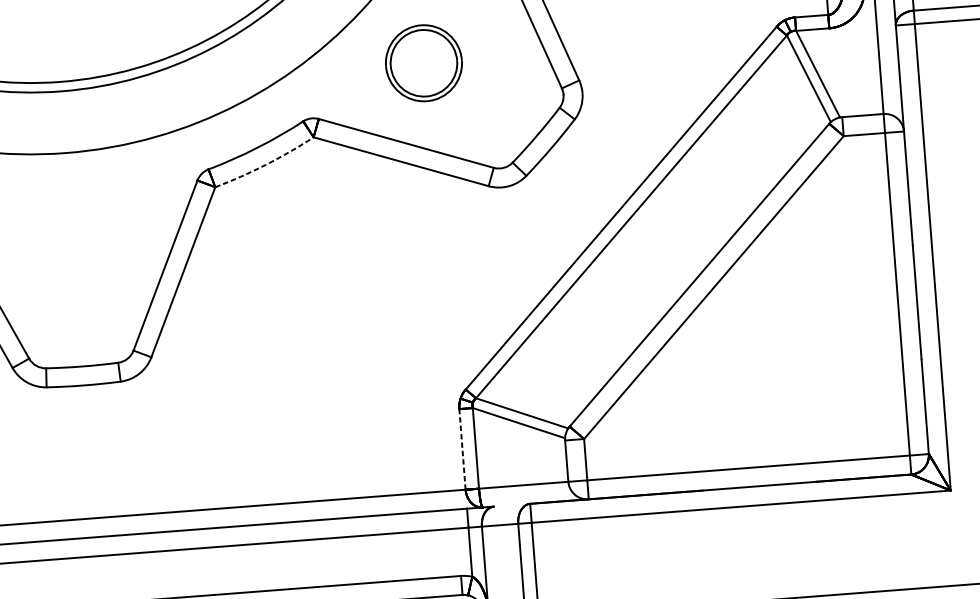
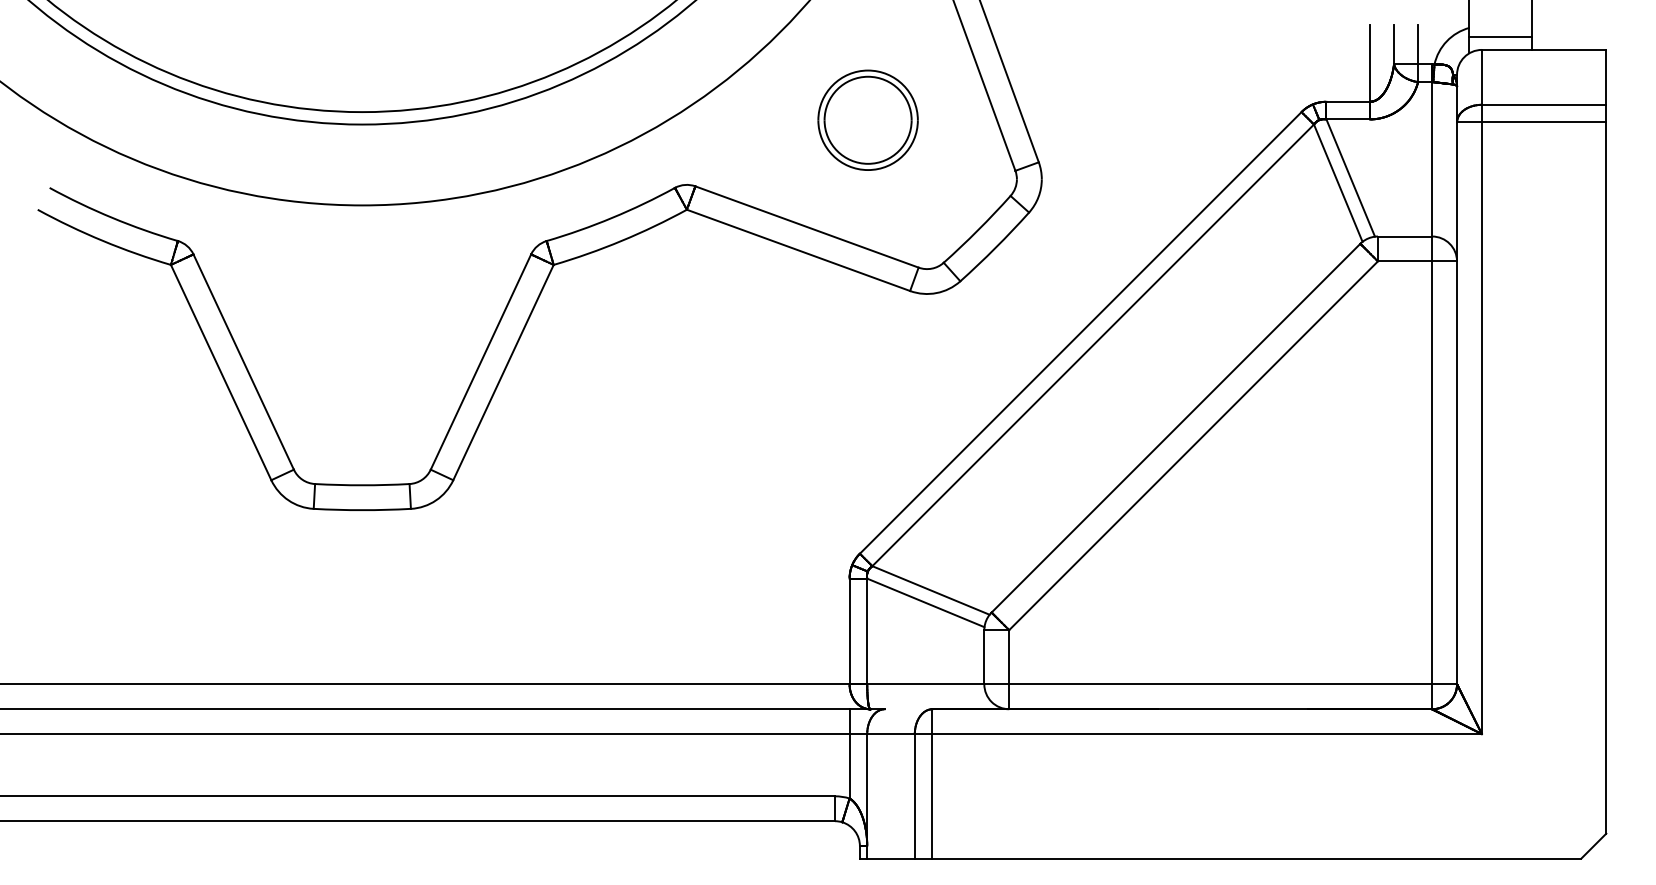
part: (423, 62) -> (867, 119), moved
arc: (265, 164) -> (621, 240), dashed -> solid
line: (462, 449) -> (849, 631), dashed -> solid

